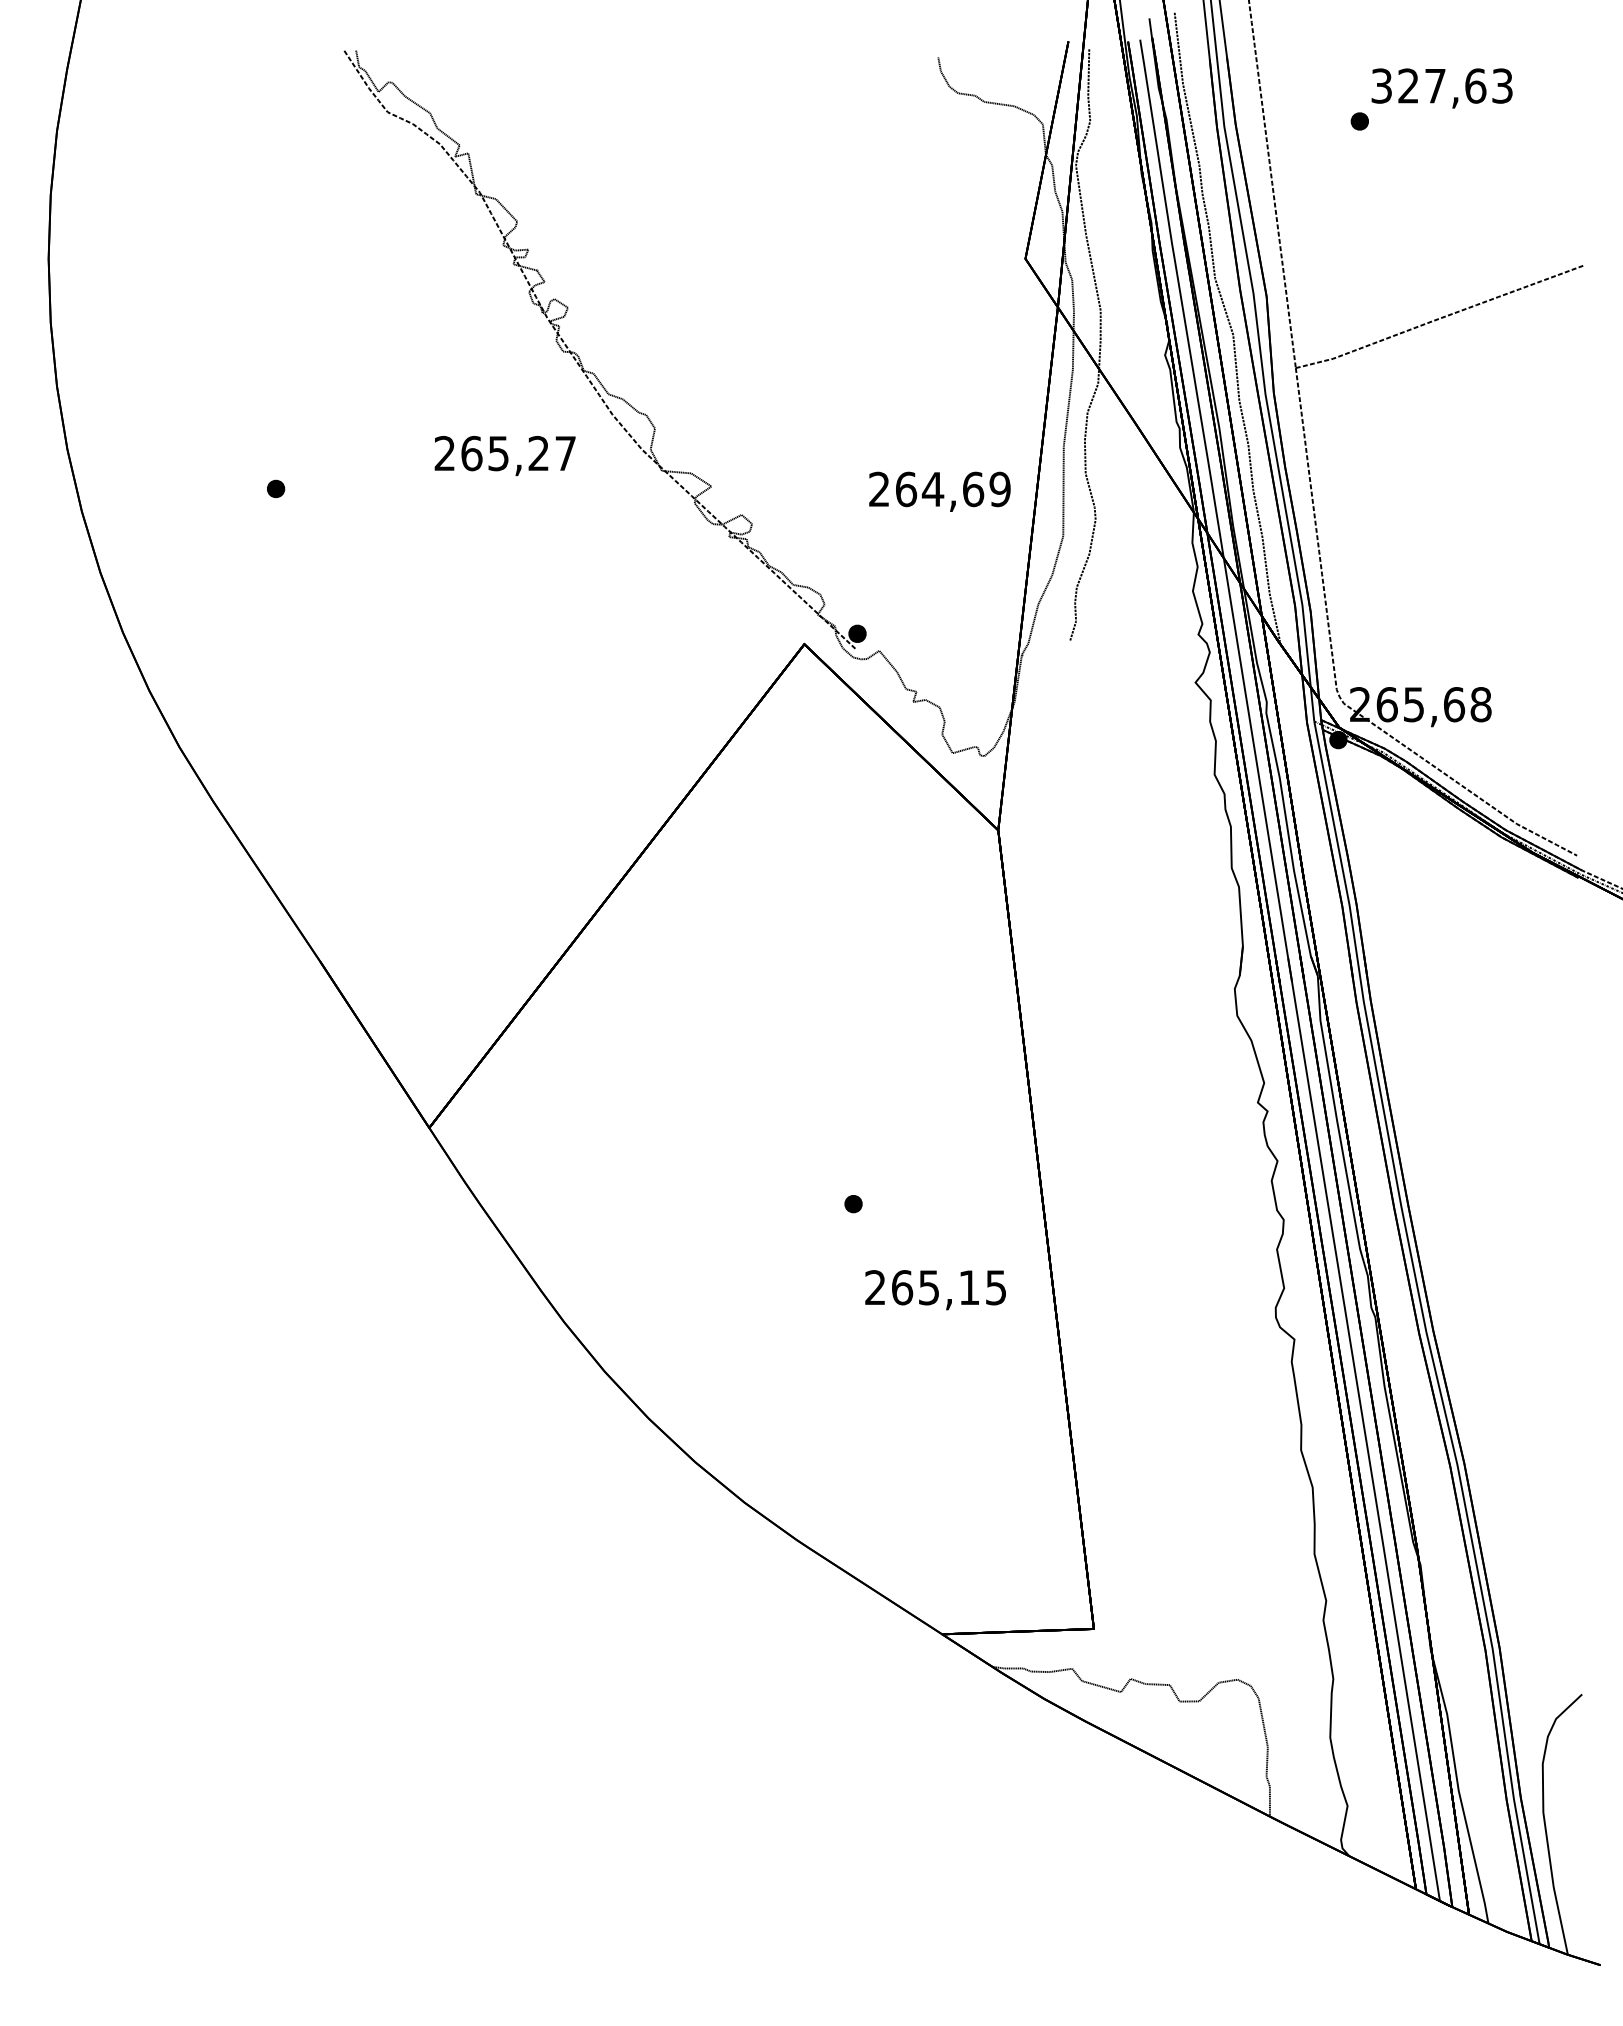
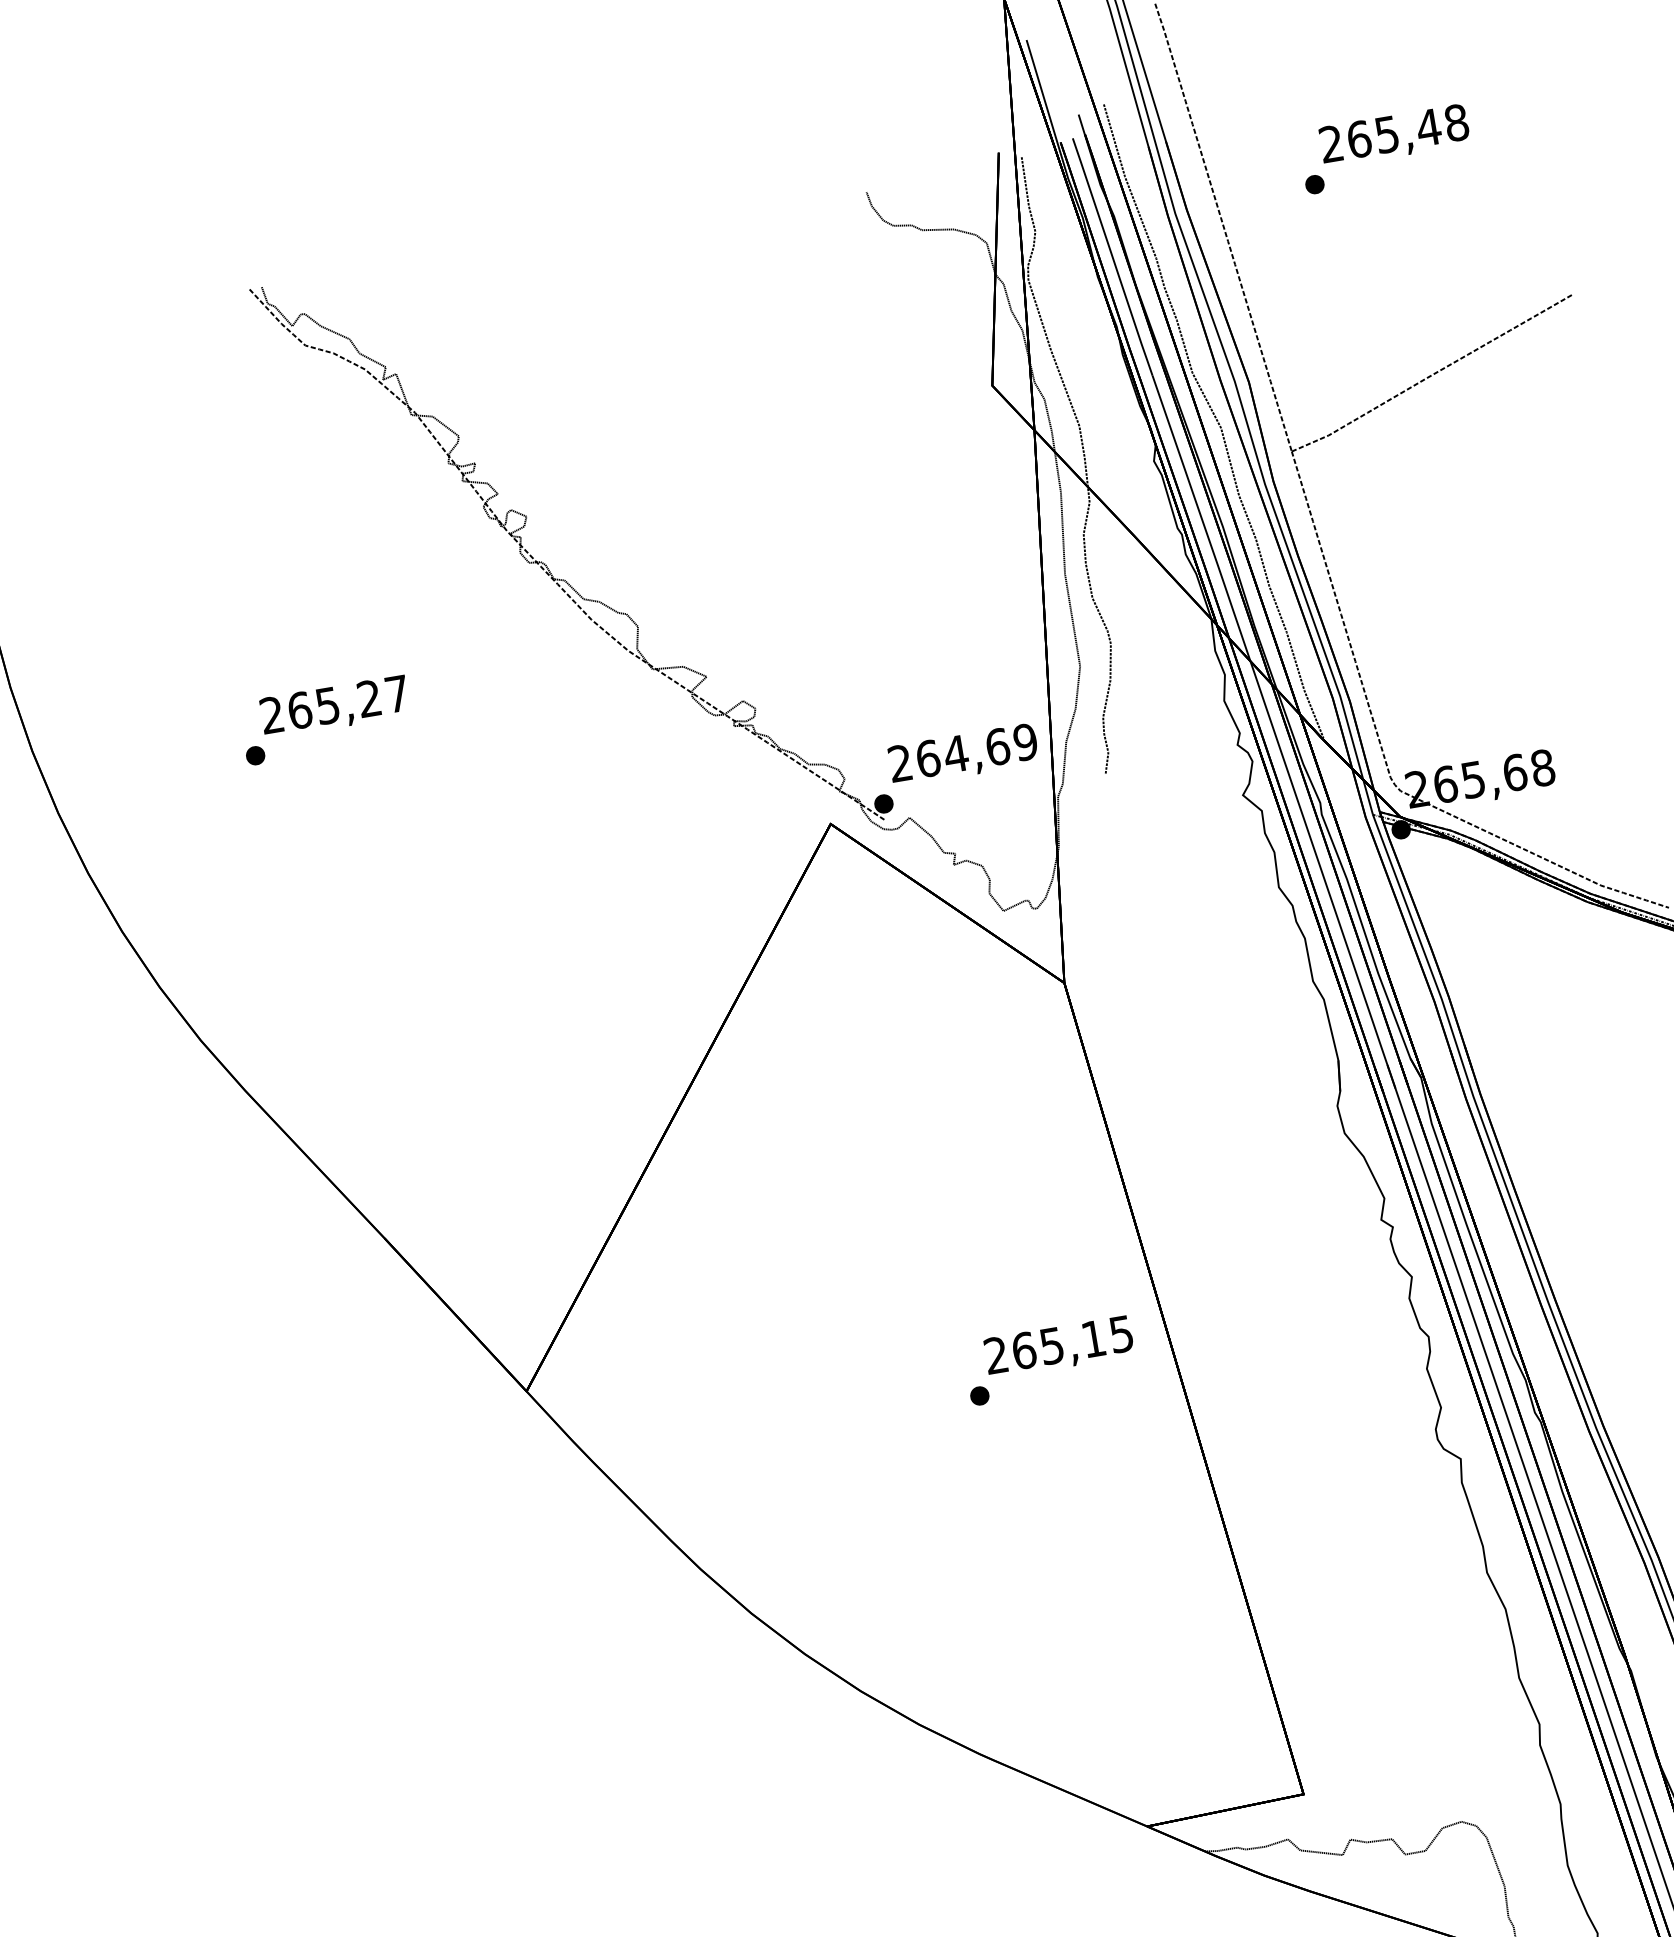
text: (1442, 85) -> (1394, 132), 327,63 -> 265,48
text: (504, 456) -> (334, 707), moved
text: (939, 491) -> (963, 755), moved
text: (935, 1290) -> (1059, 1347), moved

